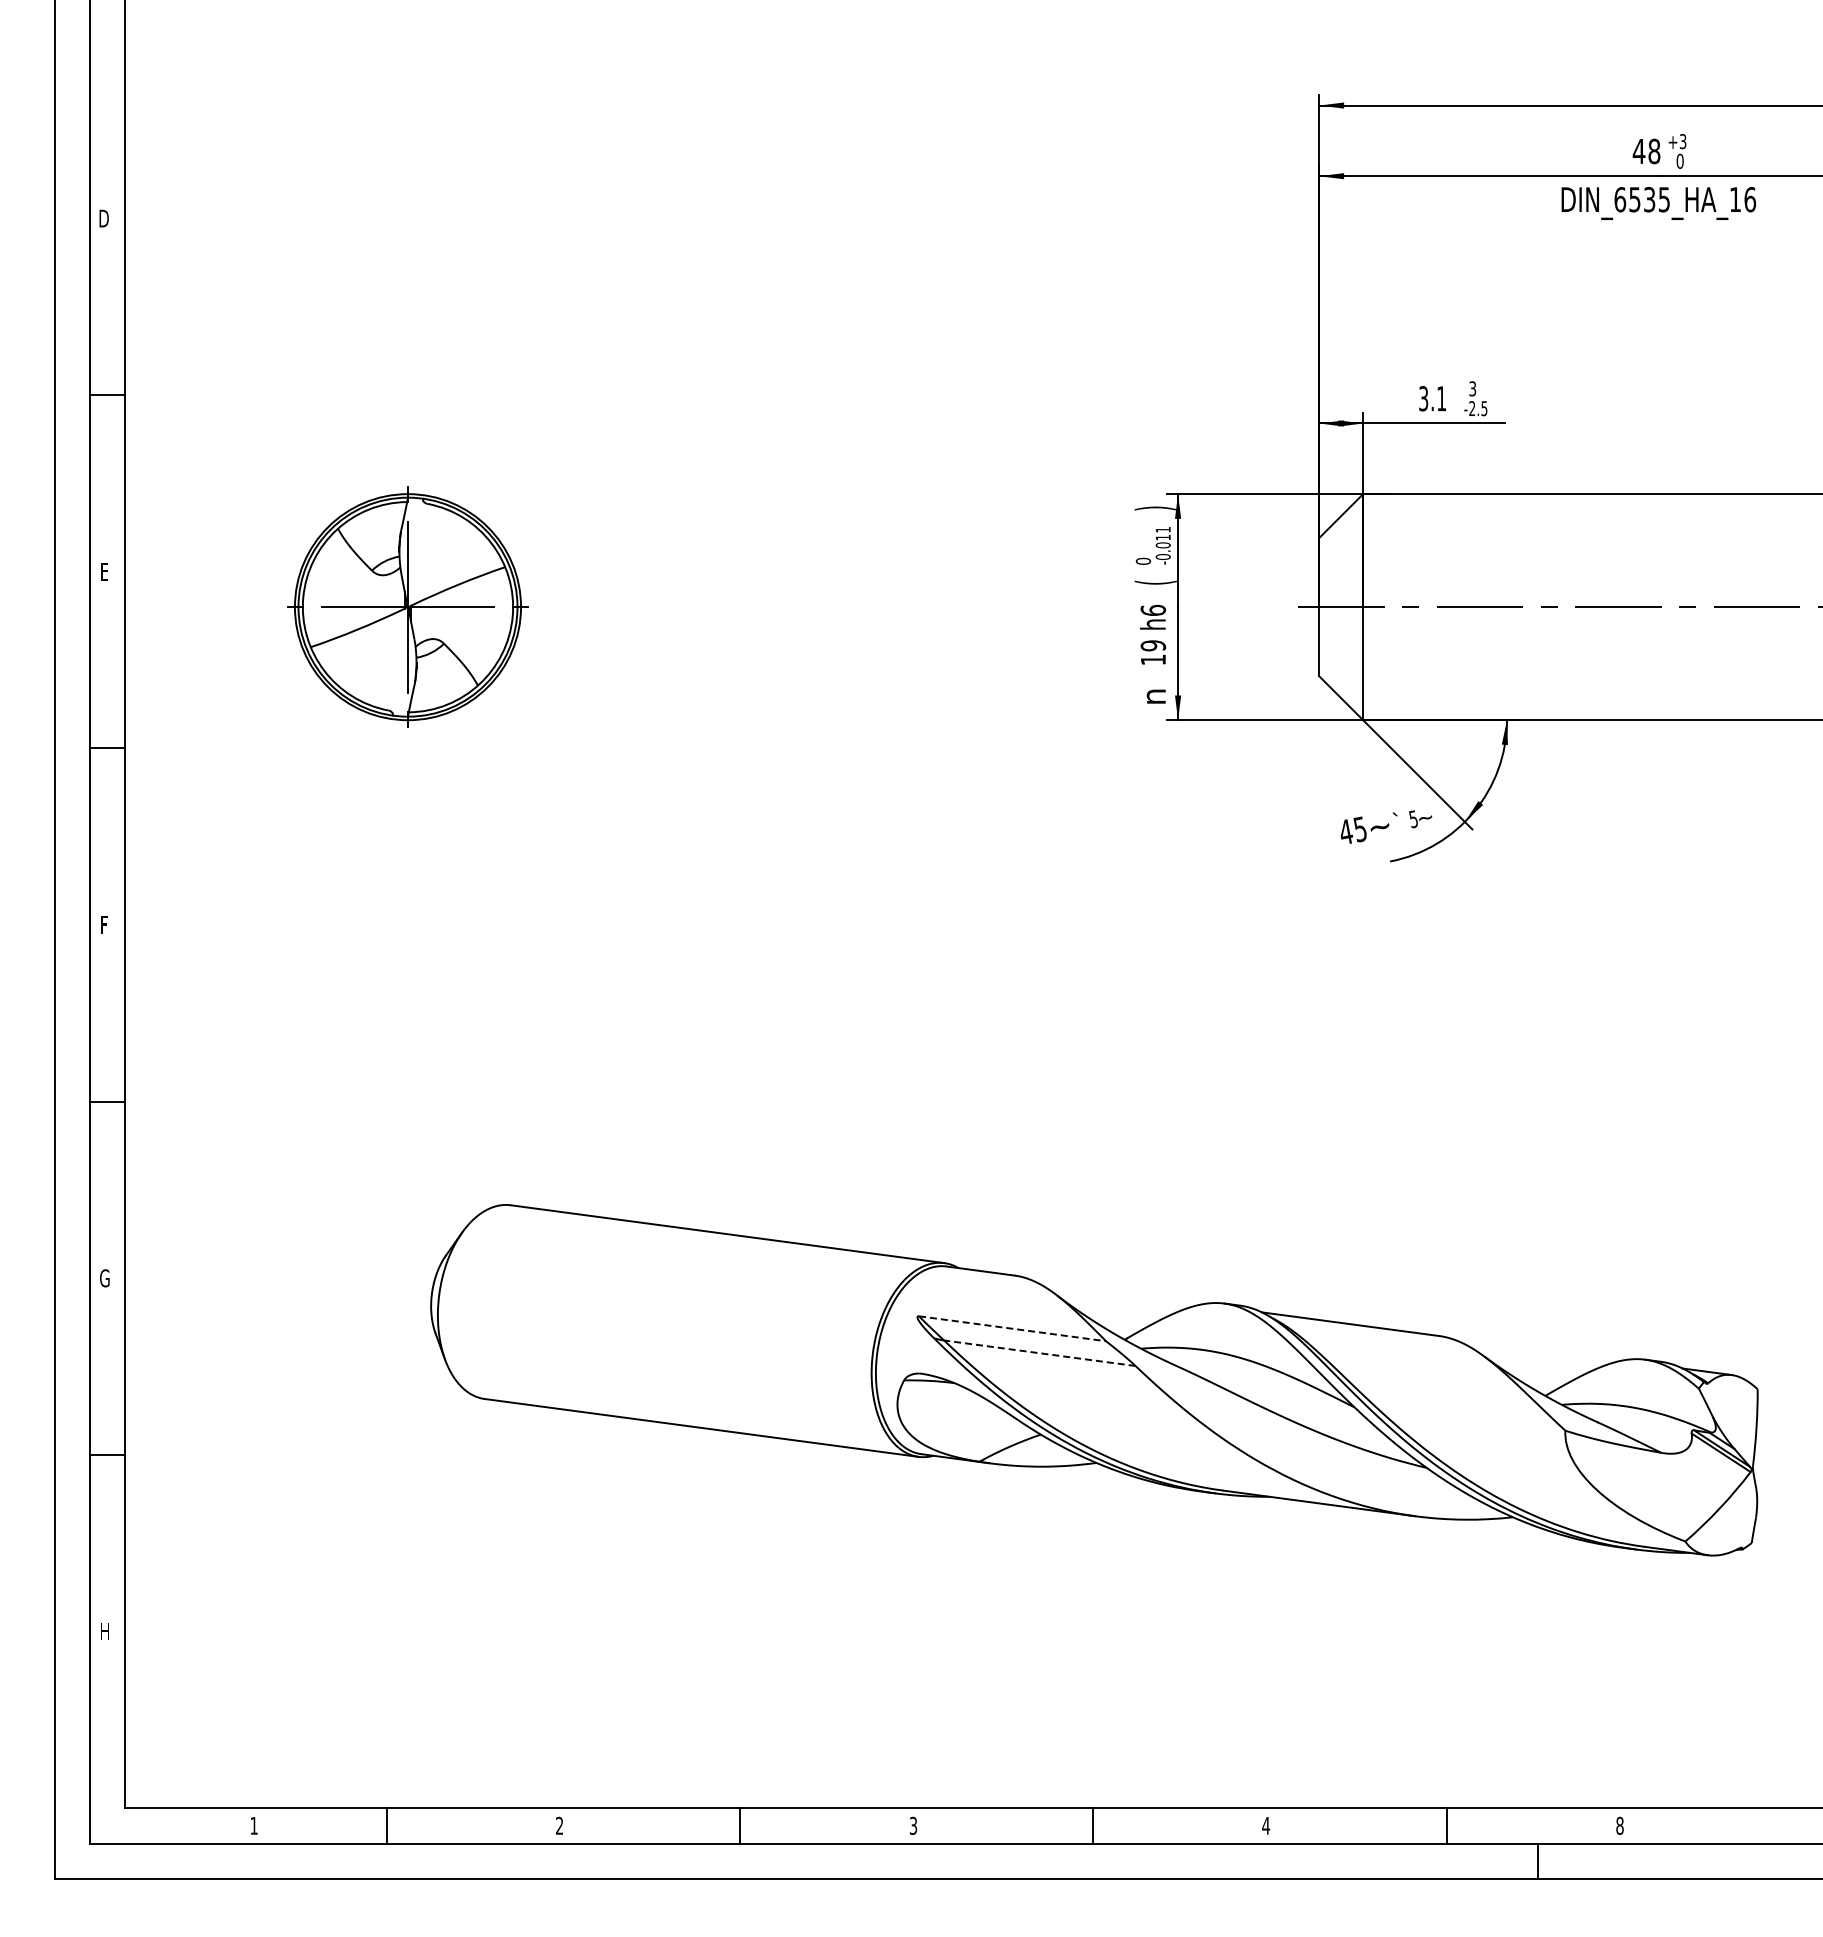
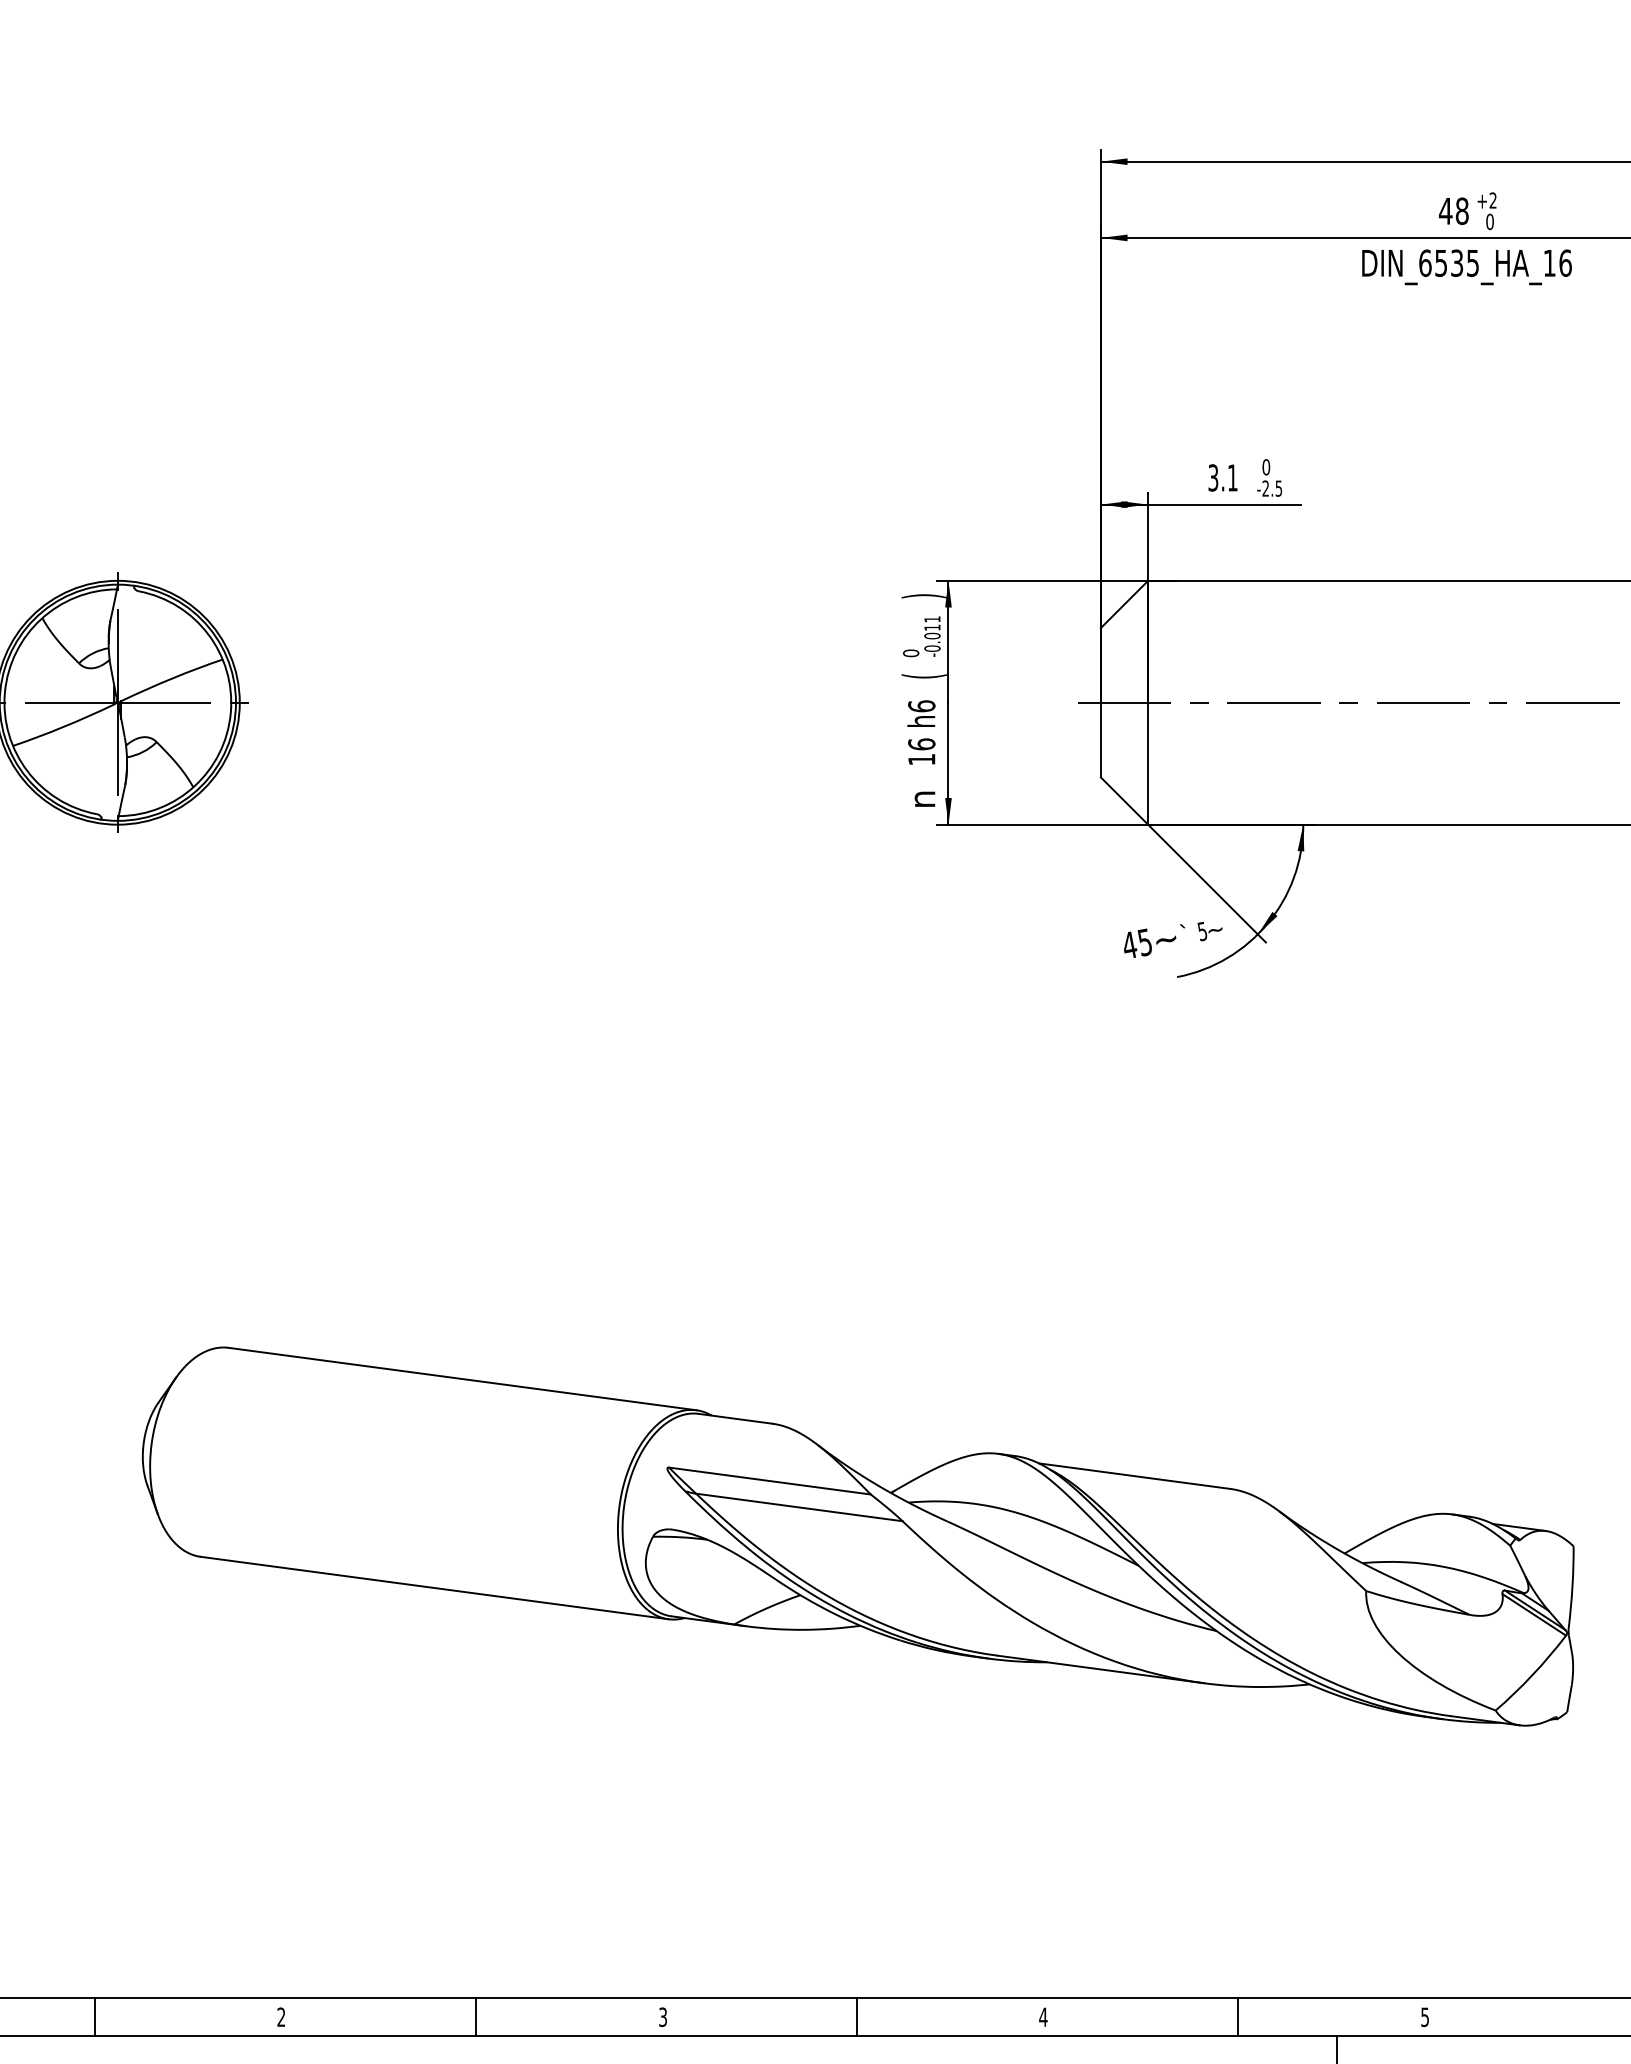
text: (1682, 141) -> (1492, 200), +3 -> +2
text: (1472, 388) -> (1266, 466), 3 -> 0
text: (1153, 645) -> (921, 744), 19 -> 16
line: (1013, 1328) -> (770, 1480), dashed -> solid
line: (1039, 1353) -> (799, 1507), dashed -> solid
text: (1619, 1825) -> (1424, 2016), 8 -> 5

